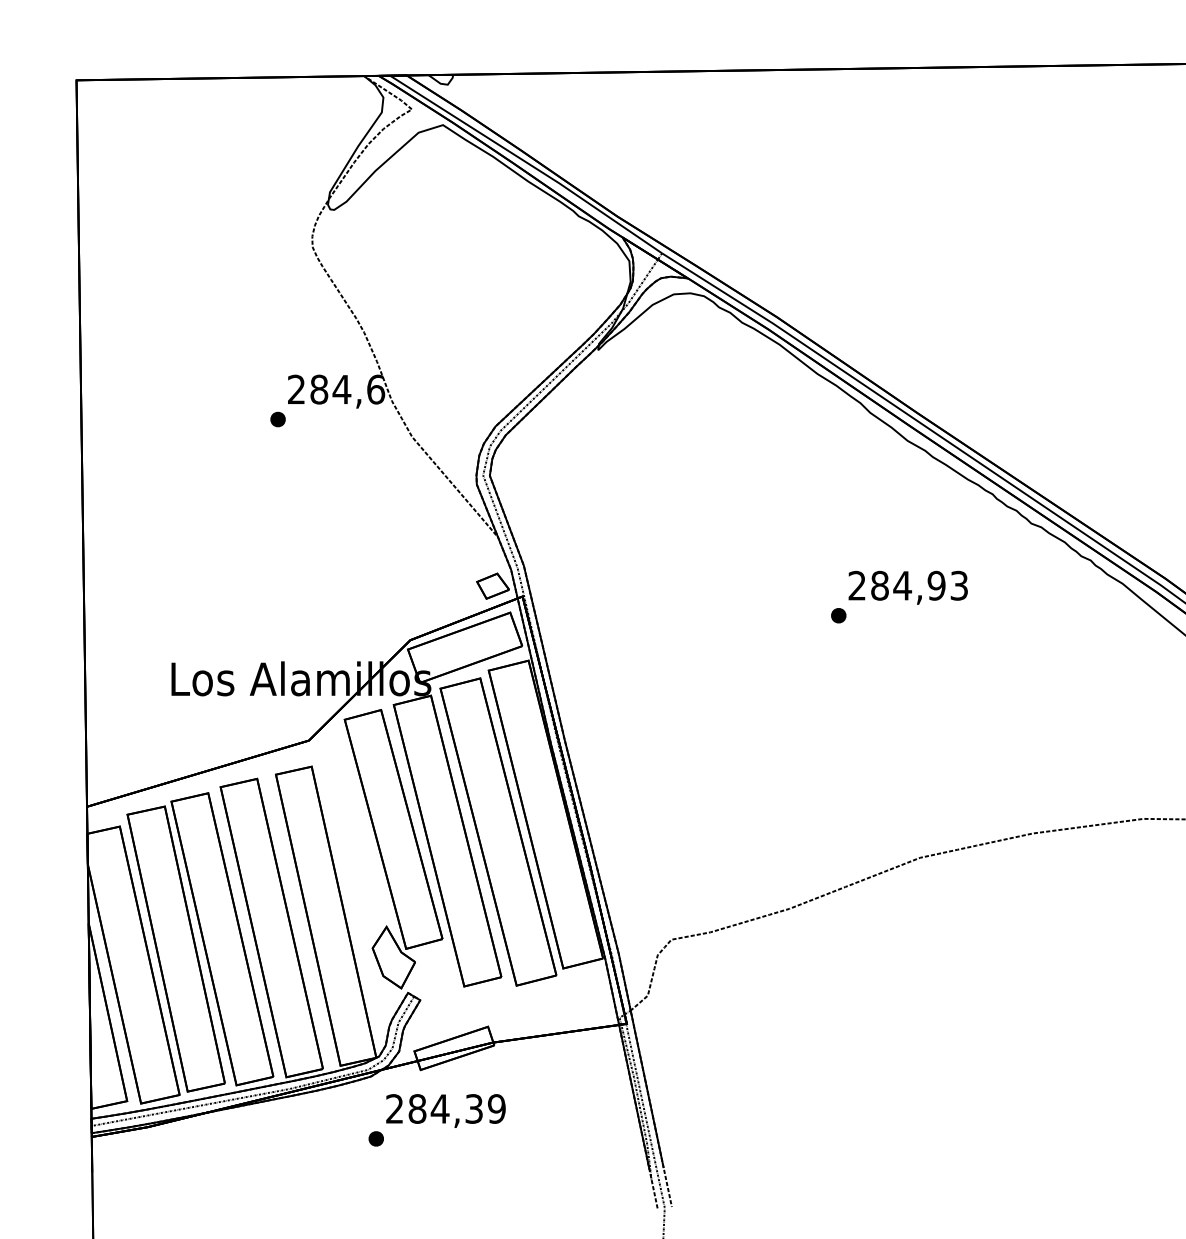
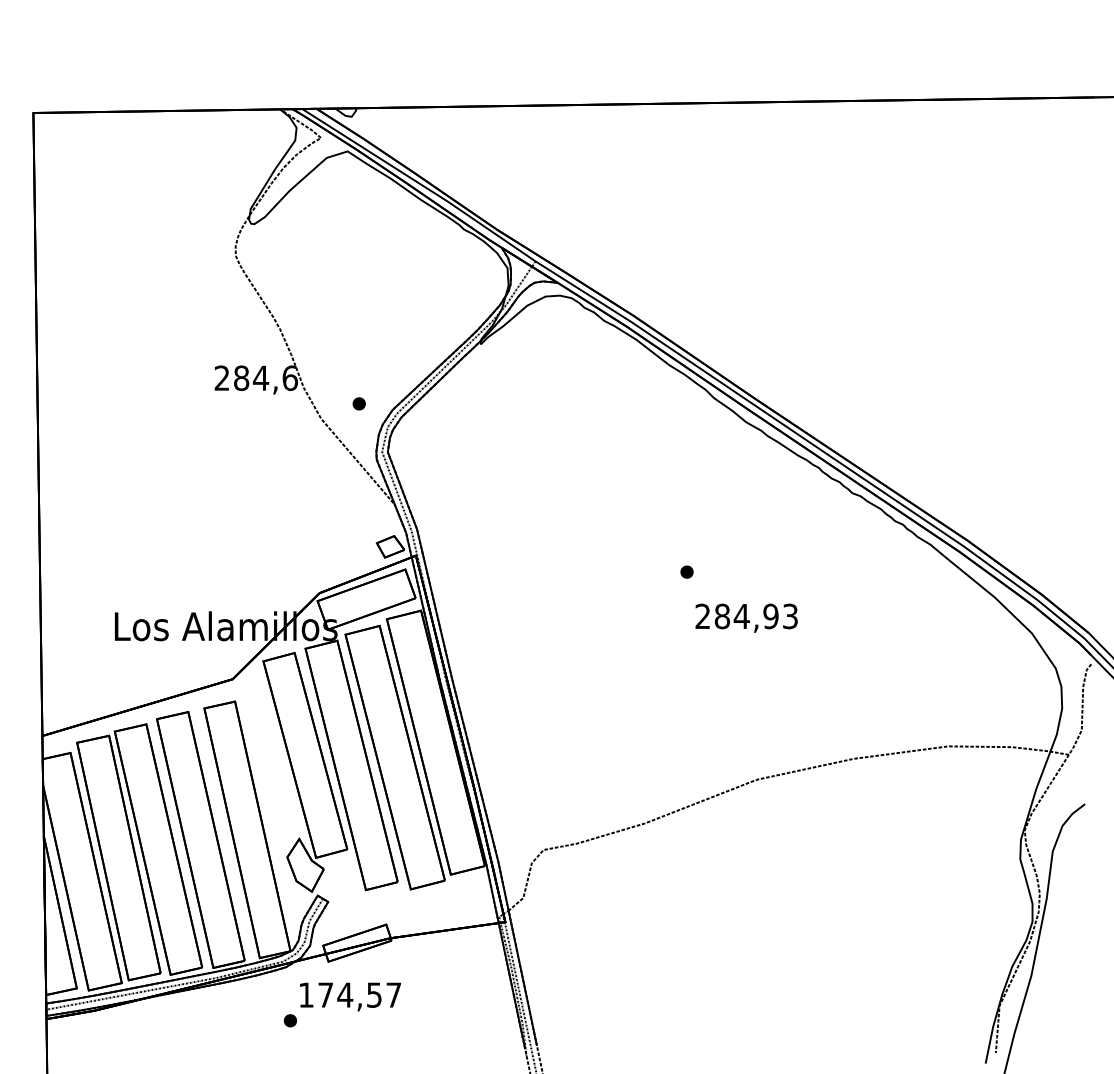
part: (277, 419) -> (358, 403), moved
text: (908, 586) -> (746, 617), moved
text: (446, 1108) -> (350, 994), 284,39 -> 174,57

